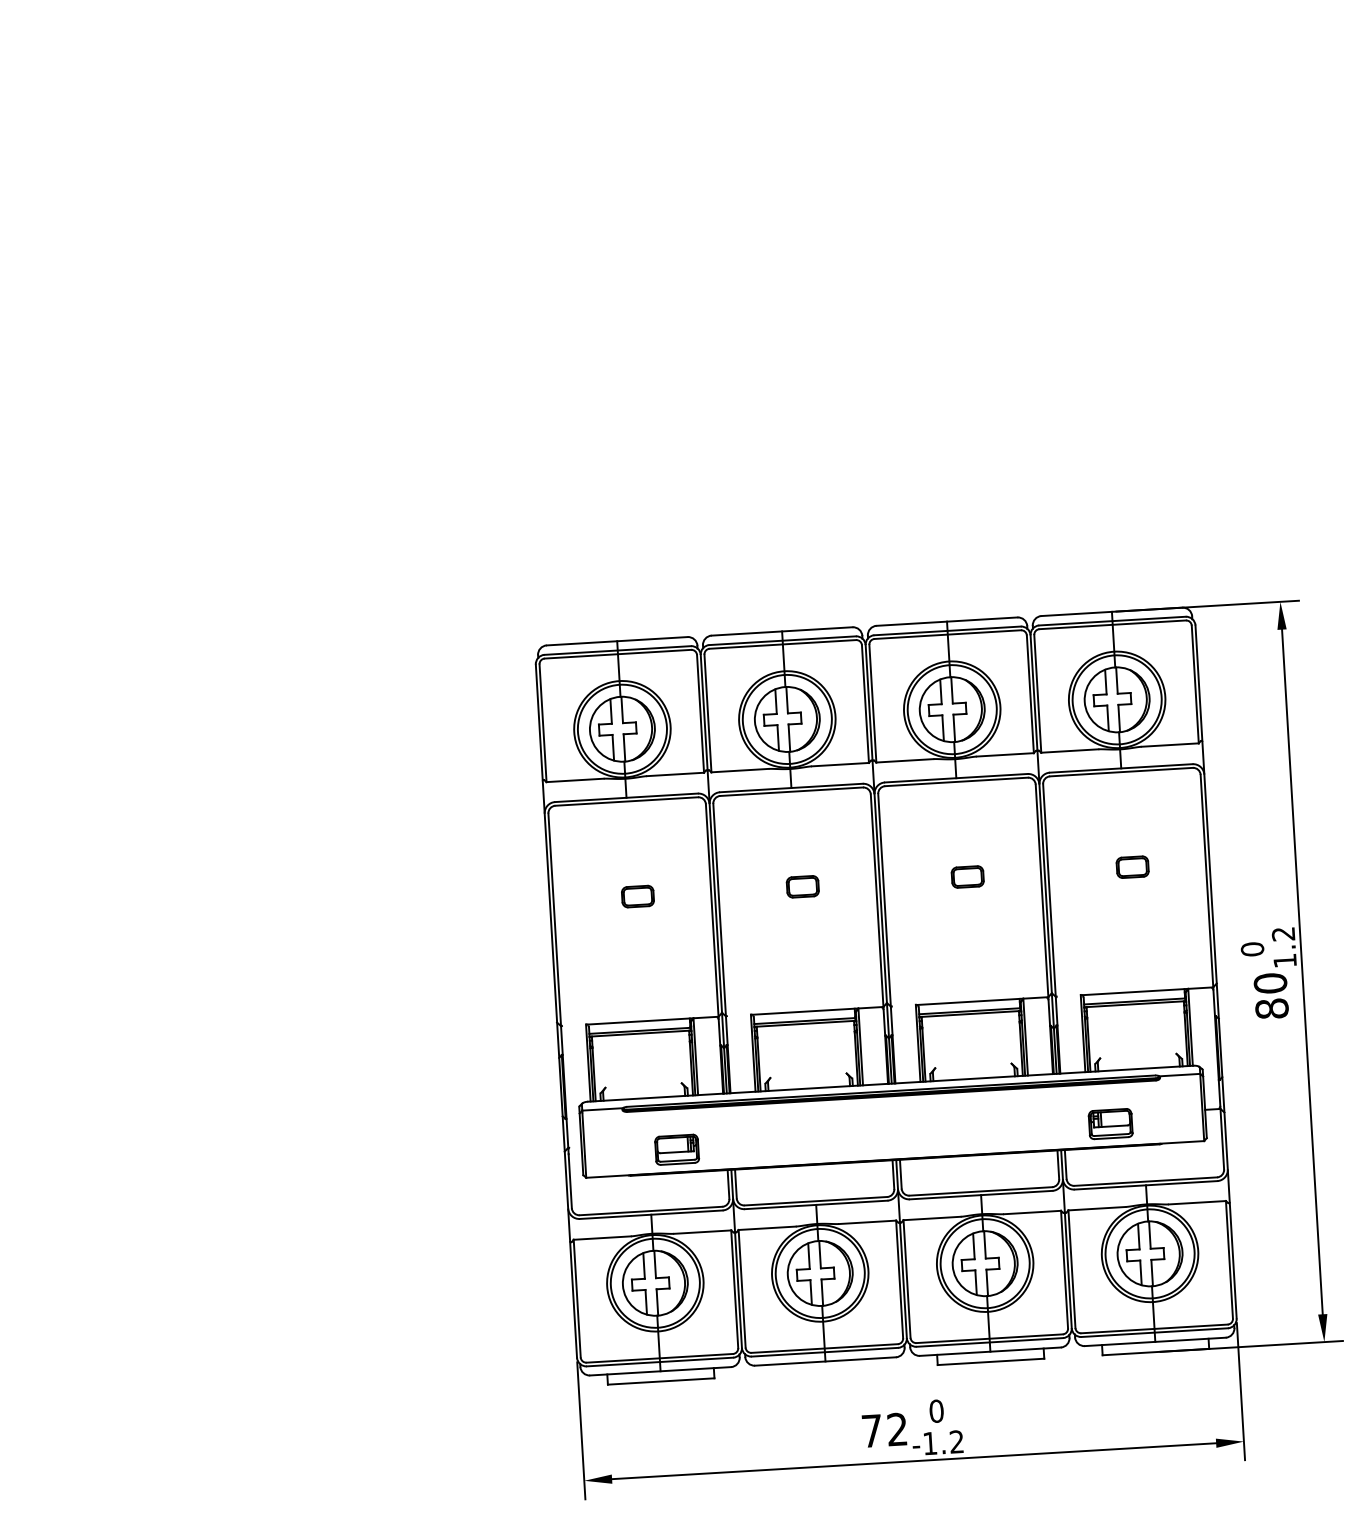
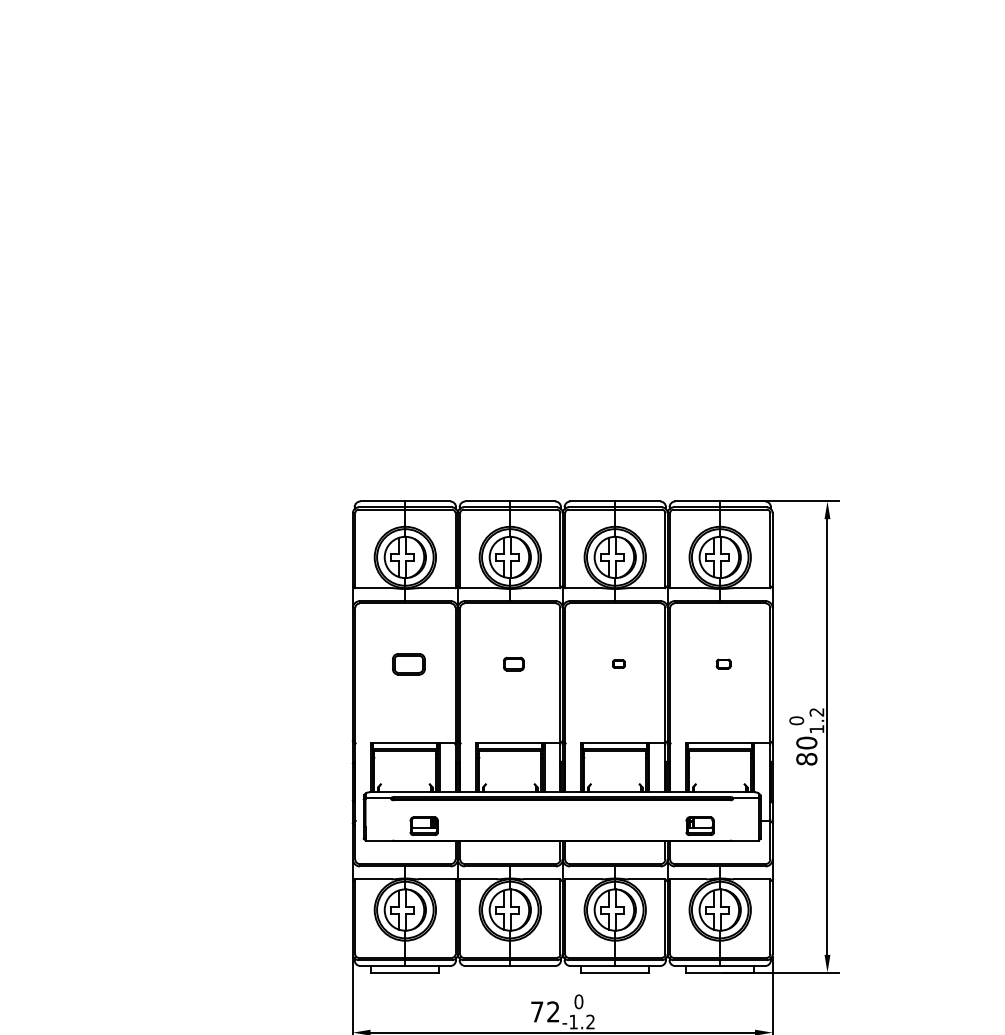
part: (1132, 866) -> (723, 663), size x0.7
part: (967, 875) -> (618, 663), size x0.6
part: (637, 895) -> (408, 663), size x1.6

